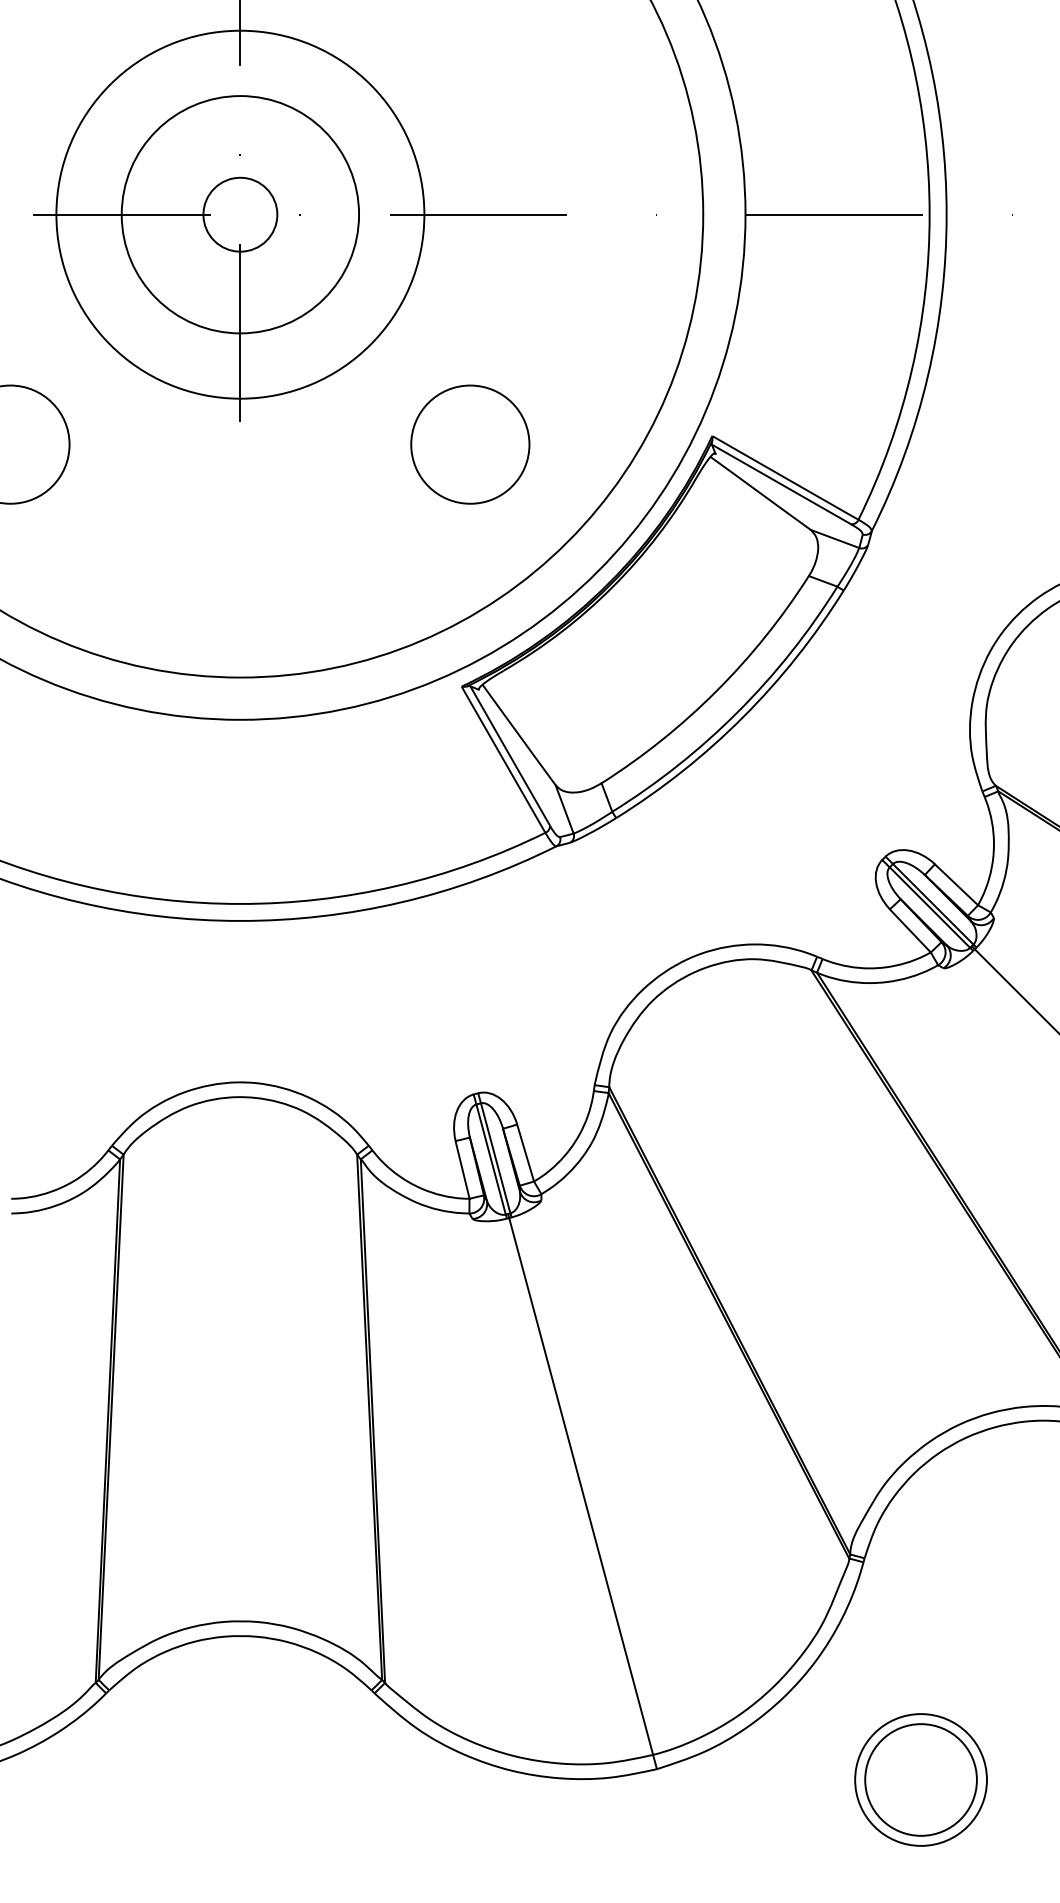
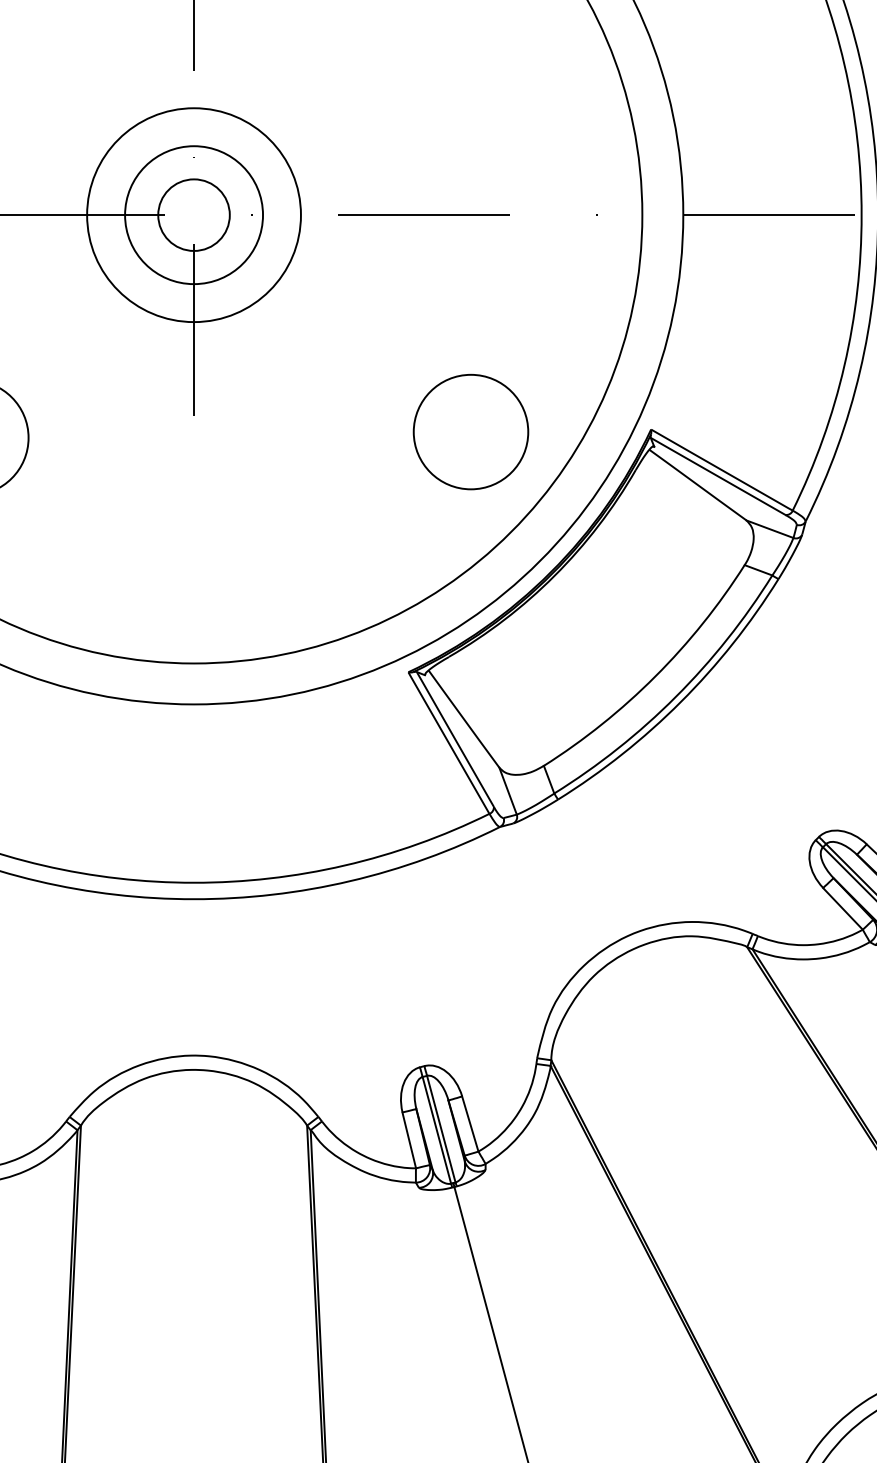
circle: (240, 214) -> (194, 214), size x0.6
circle: (240, 214) -> (194, 214), size x0.6
circle: (470, 444) -> (471, 431), moved

